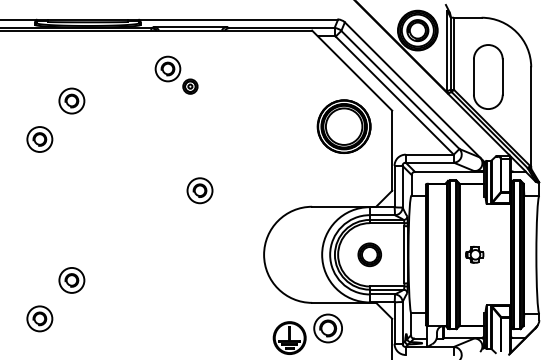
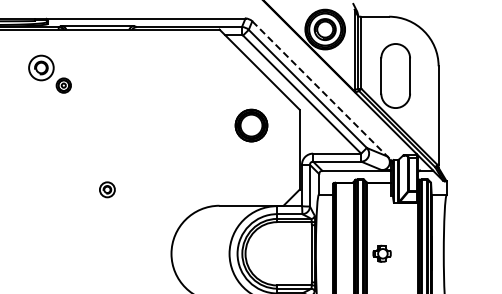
part: (176, 74) -> (49, 73), moved
line: (413, 91) -> (320, 90), solid -> dashed
part: (343, 126) -> (250, 125), size x0.6
part: (199, 190) -> (106, 189), size x0.6
part: (369, 254) -> (276, 253), removed

